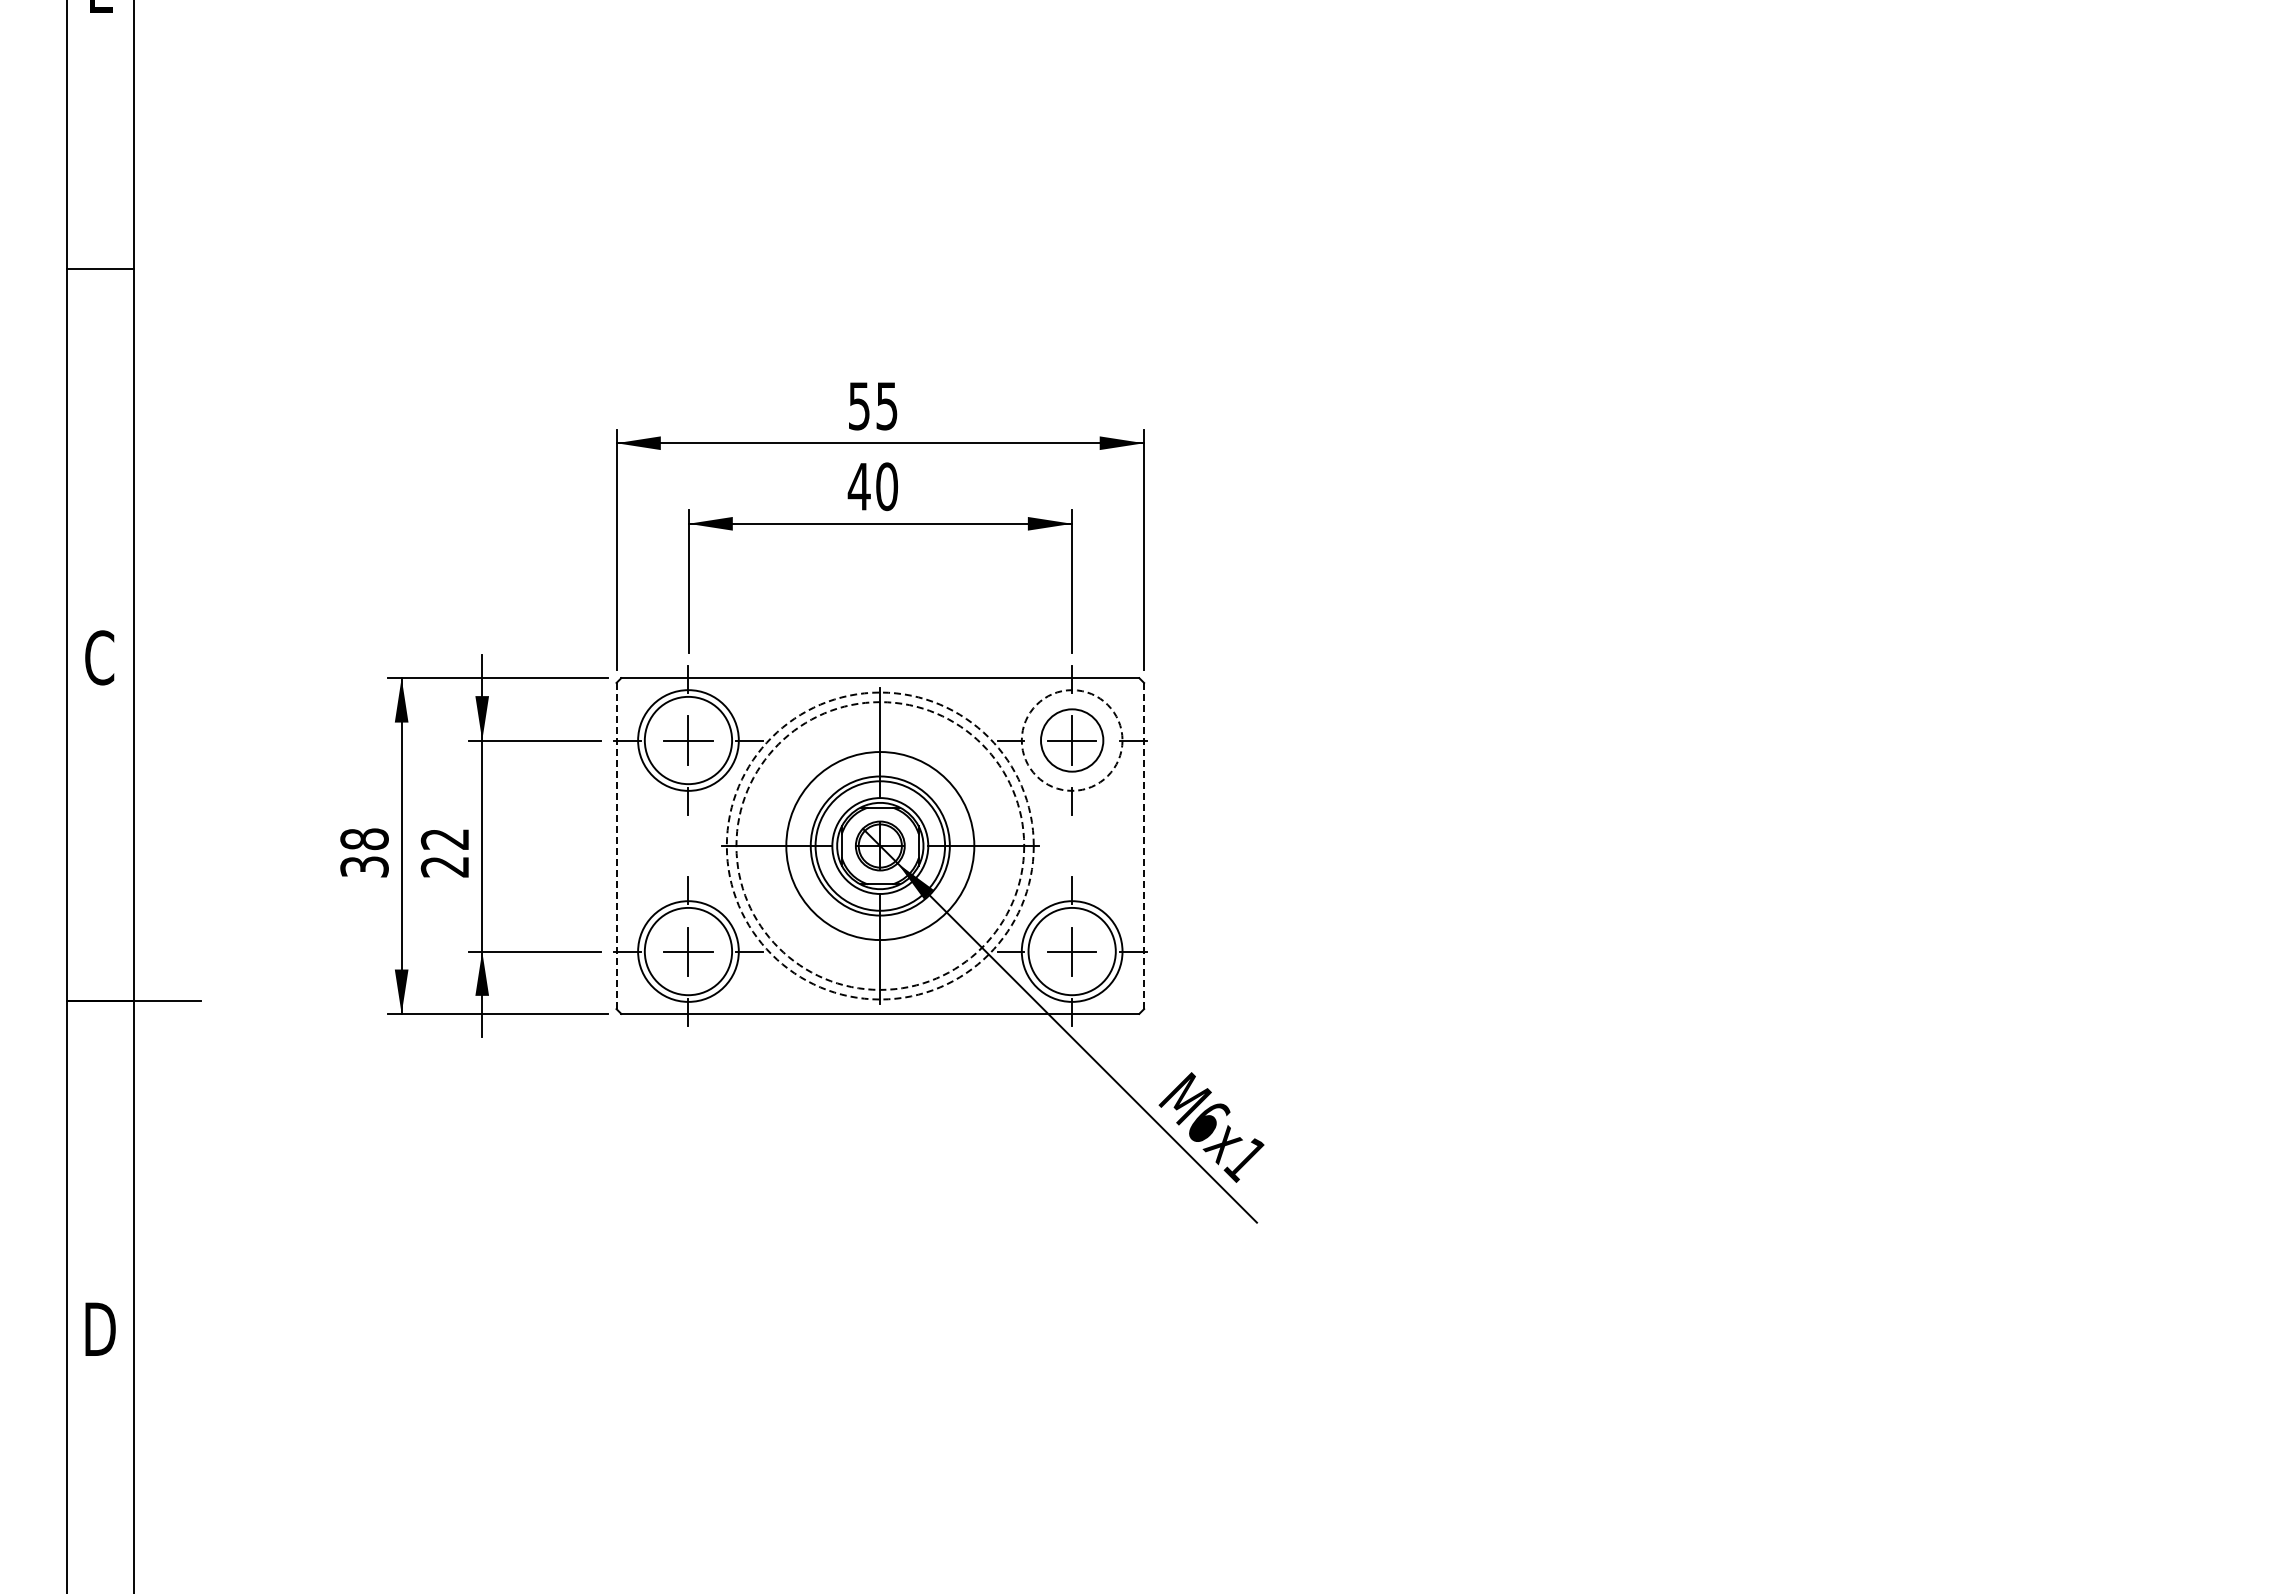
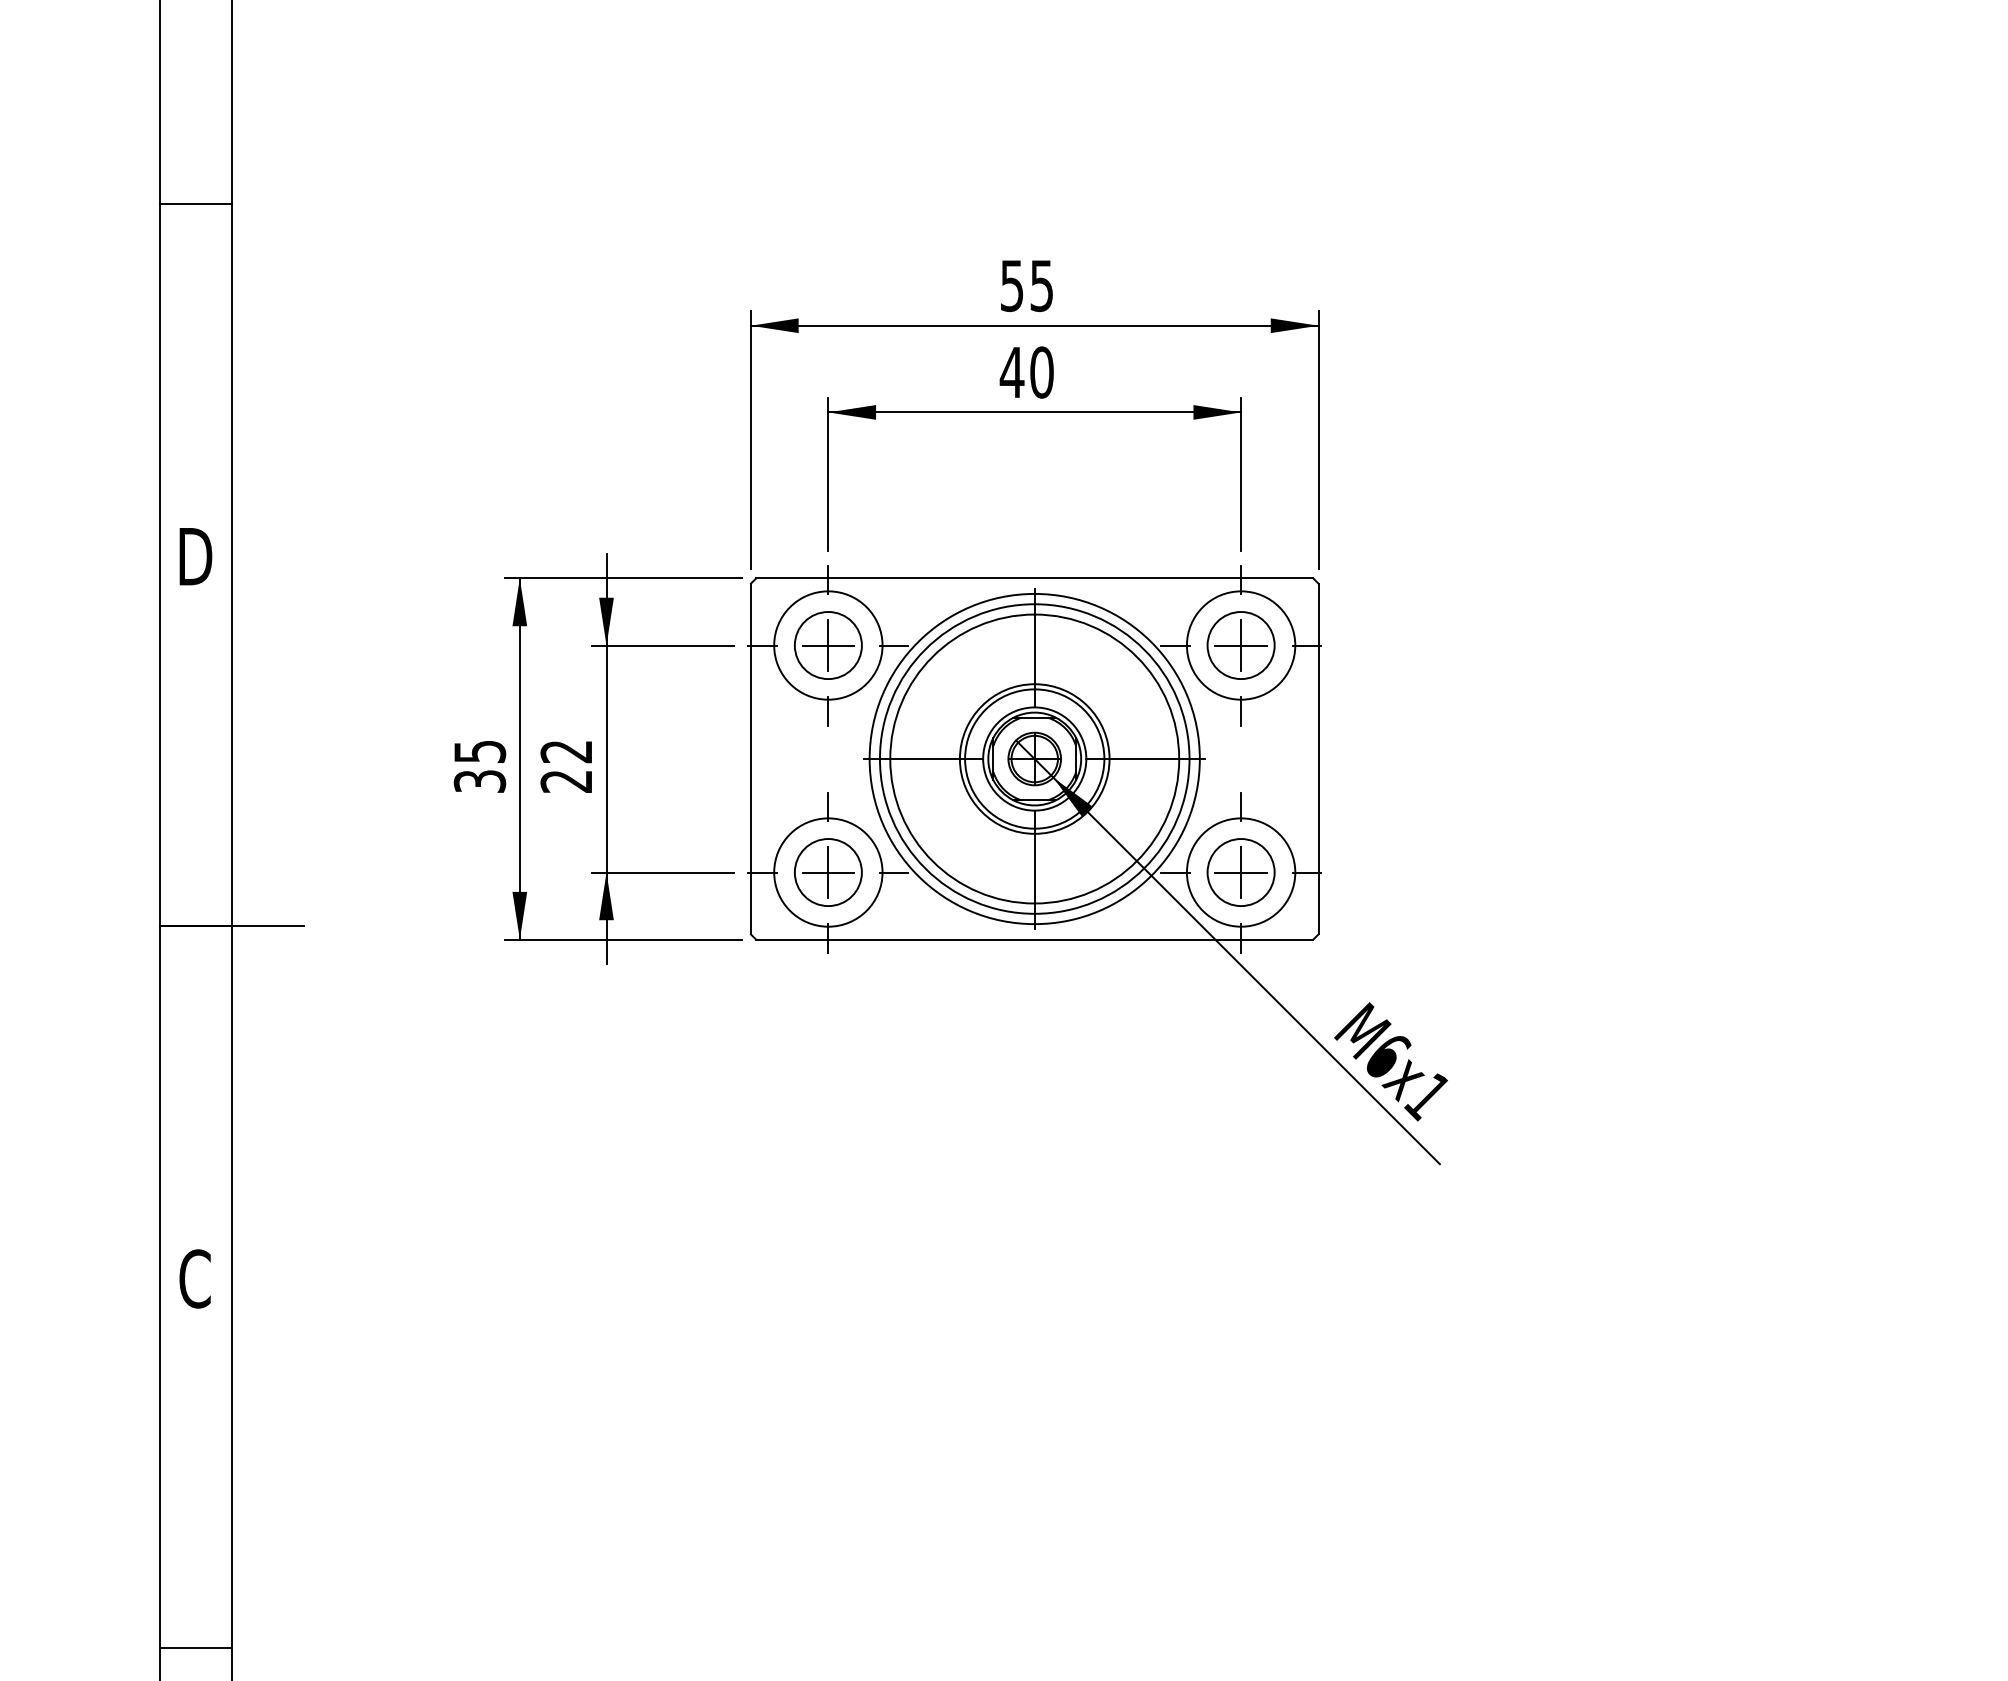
line: (99, 268) -> (194, 203), moved
text: (100, 657) -> (195, 556), C -> D
circle: (688, 740) -> (828, 645), size x0.71
circle: (1071, 740) -> (1240, 645), dashed -> solid
text: (364, 839) -> (479, 752), 38 -> 35
line: (616, 845) -> (750, 758), dashed -> solid
circle: (879, 845) -> (1033, 758), dashed -> solid
circle: (880, 845) -> (1034, 758), dashed -> solid
circle: (880, 845) -> (1034, 758), size x1.43
line: (1144, 846) -> (1318, 759), dashed -> solid
circle: (688, 951) -> (828, 872), size x0.71
circle: (1072, 951) -> (1241, 872), size x0.71
text: (100, 1328) -> (195, 1278), D -> C

